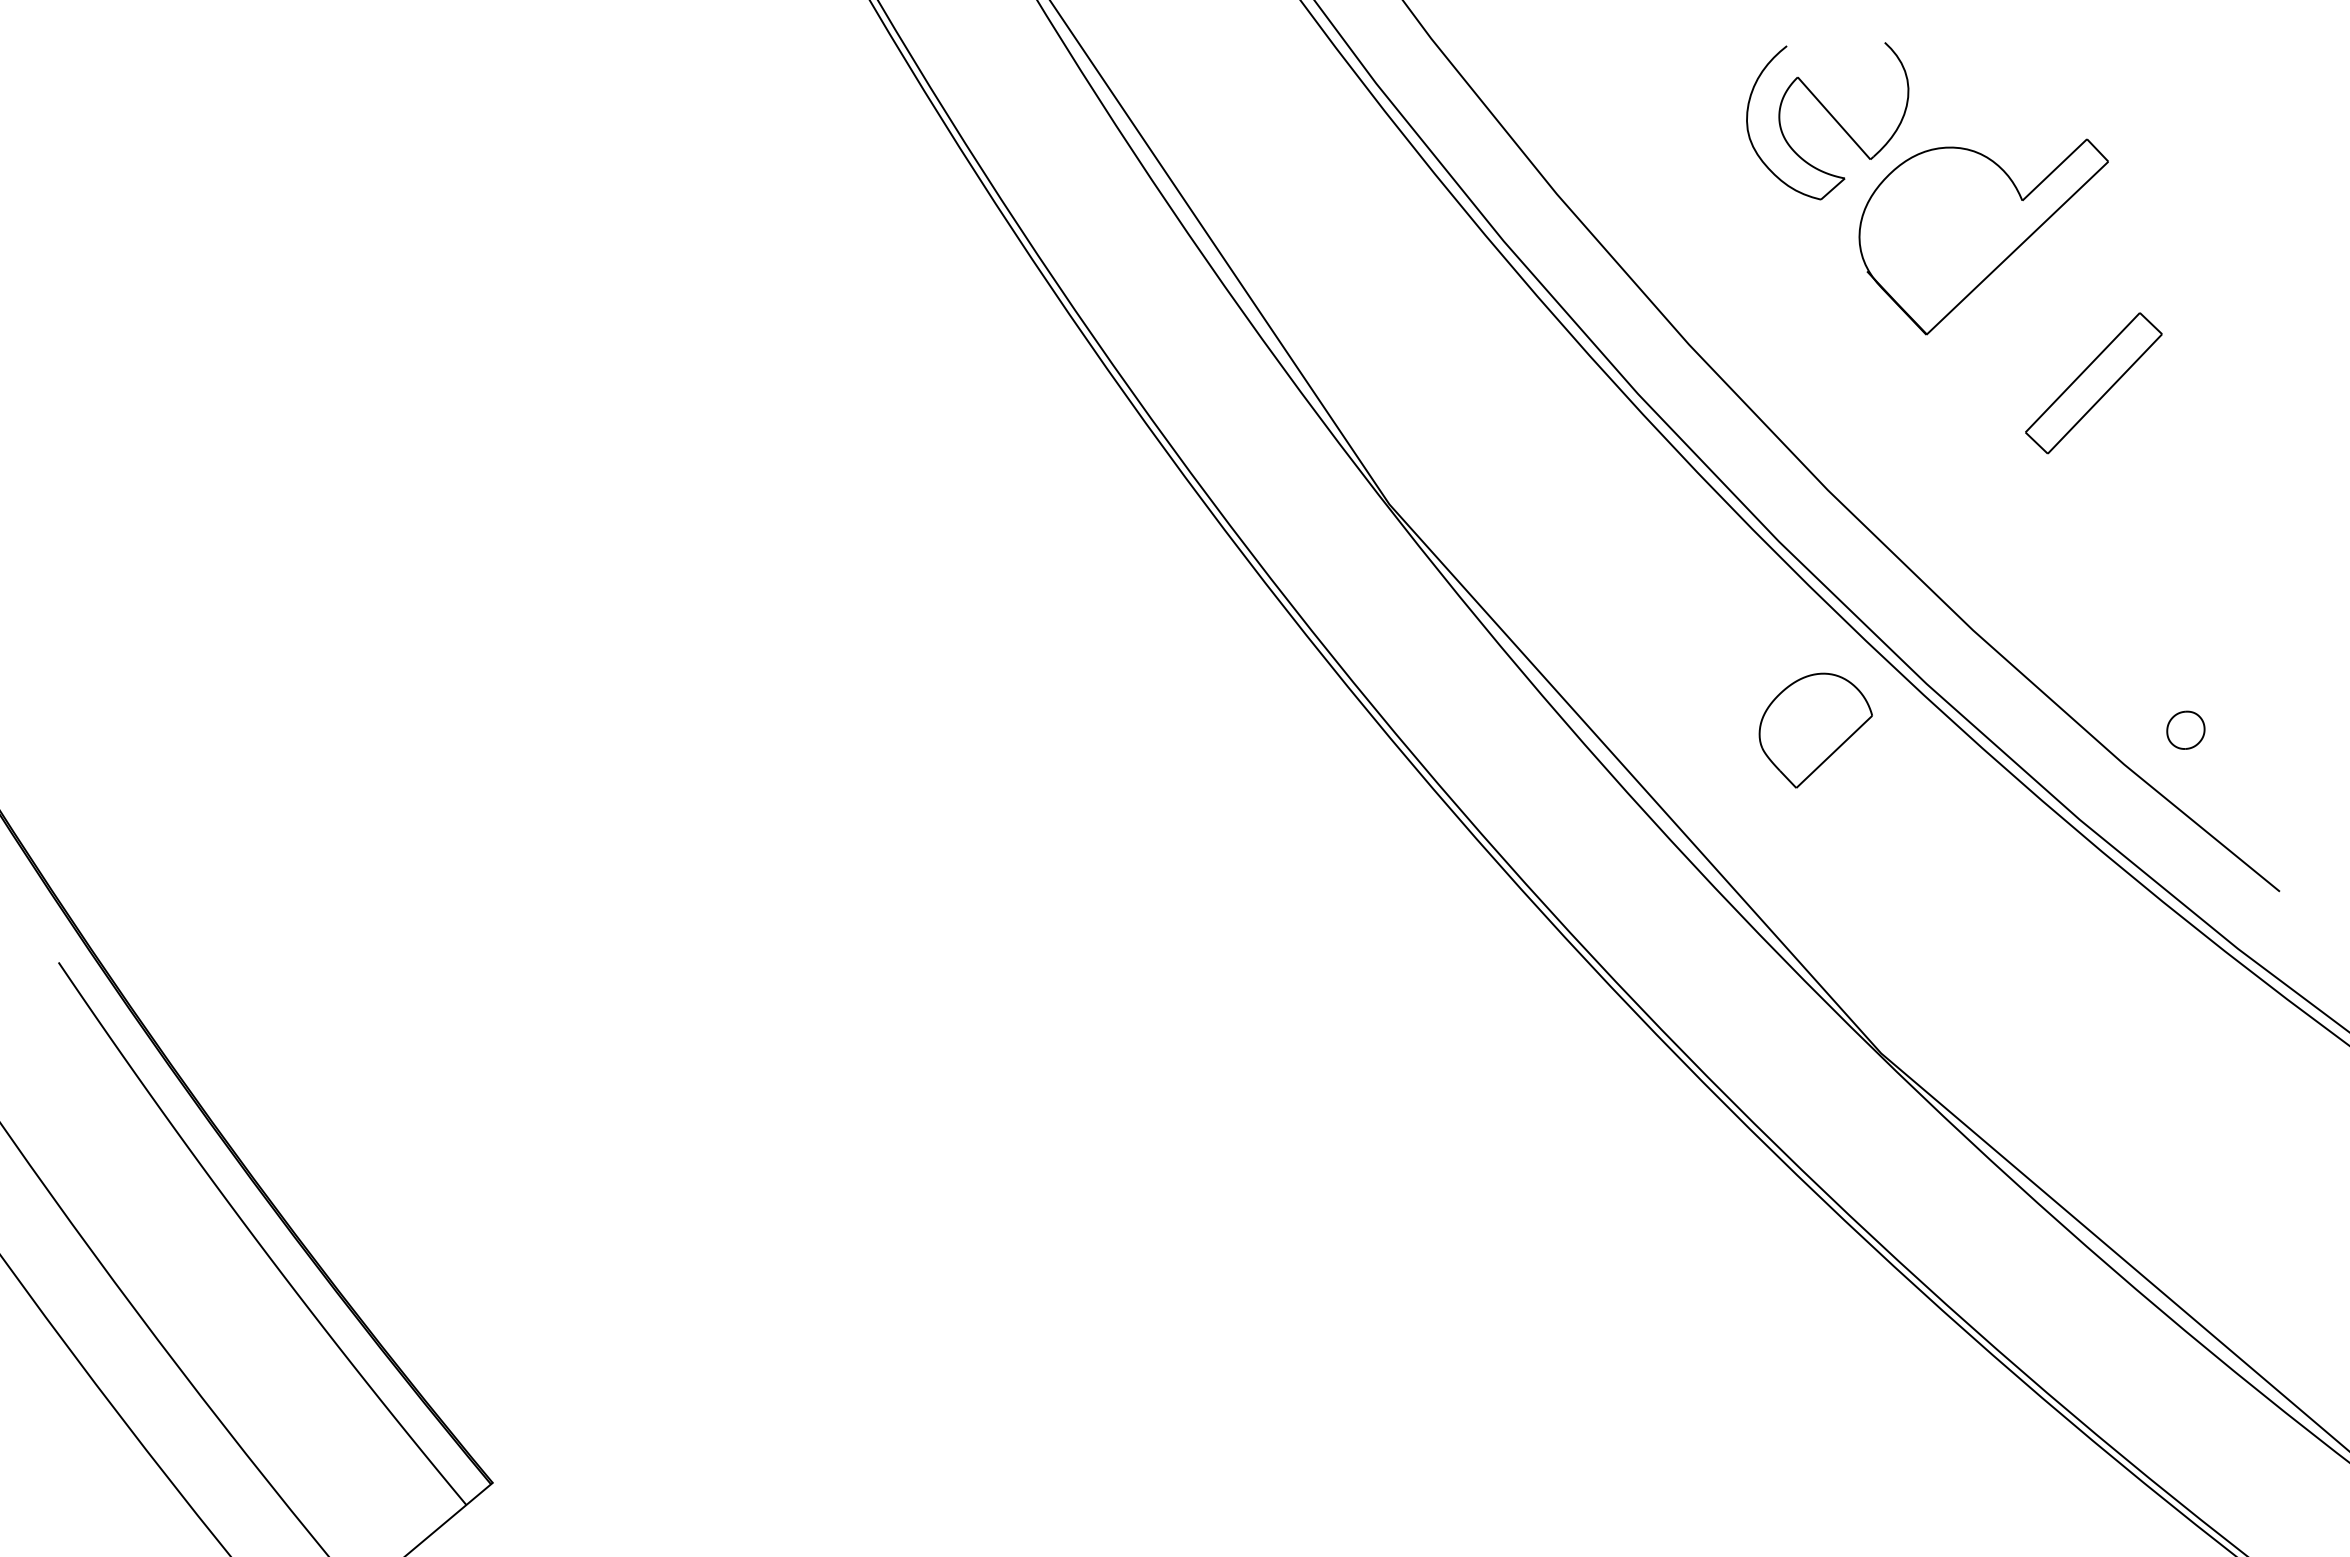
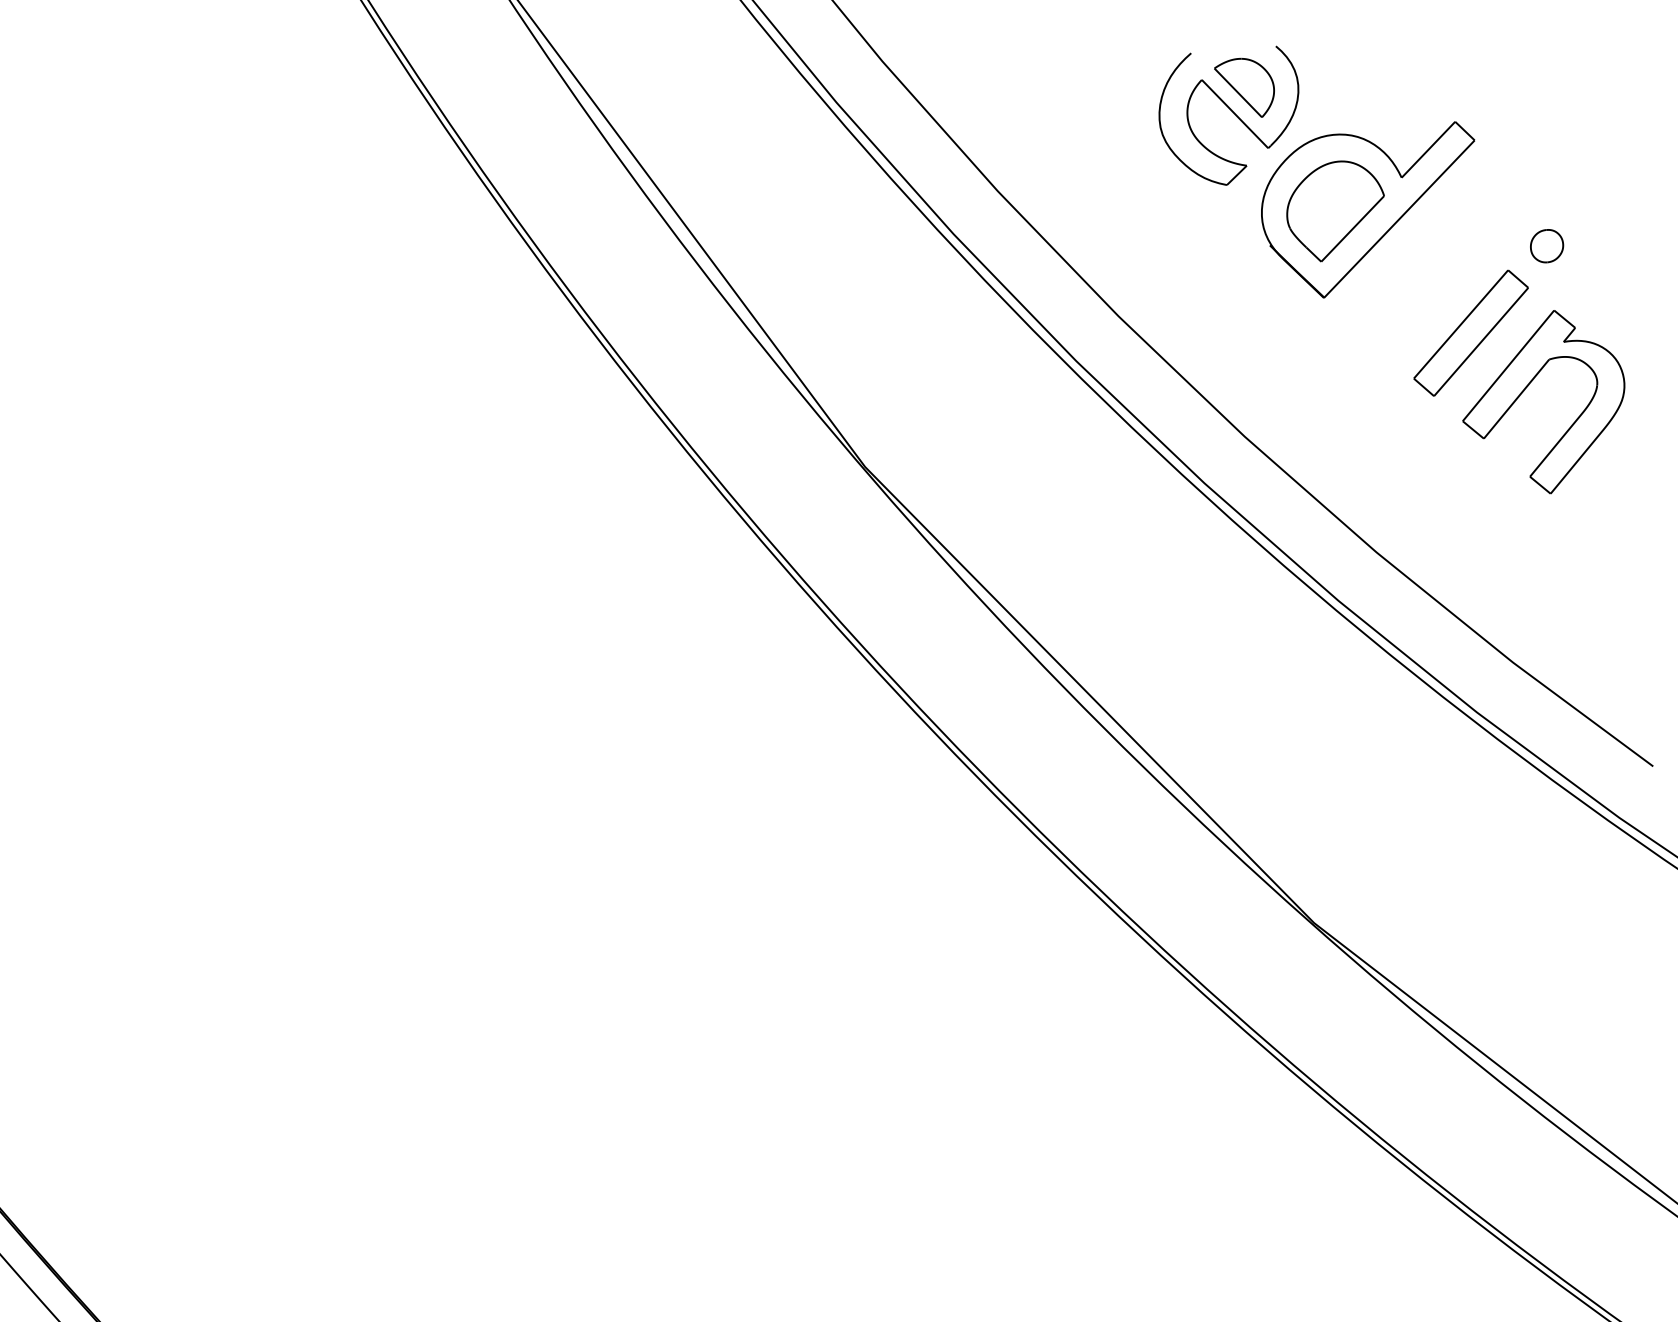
part: (1846, 88) -> (1244, 87), added
part: (2153, 451) -> (1525, 389), added
part: (2185, 729) -> (1546, 245), moved
part: (1815, 730) -> (1335, 211), moved

